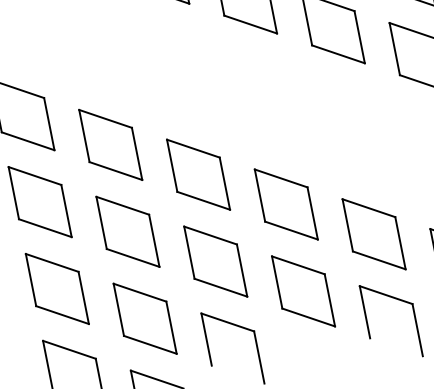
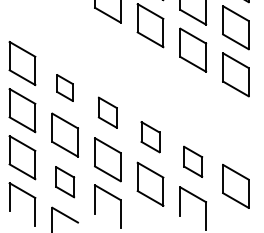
part: (109, 144) -> (64, 87), size x0.6
part: (197, 174) -> (107, 112), size x0.7
part: (285, 203) -> (150, 136), size x0.7
part: (372, 233) -> (192, 161), size x0.7
part: (143, 317) -> (64, 181), size x0.7

